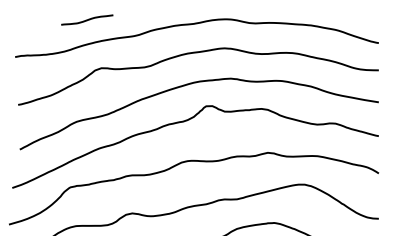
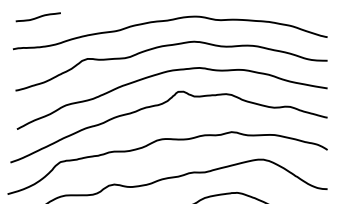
curve: (86, 20) -> (37, 17), moved

